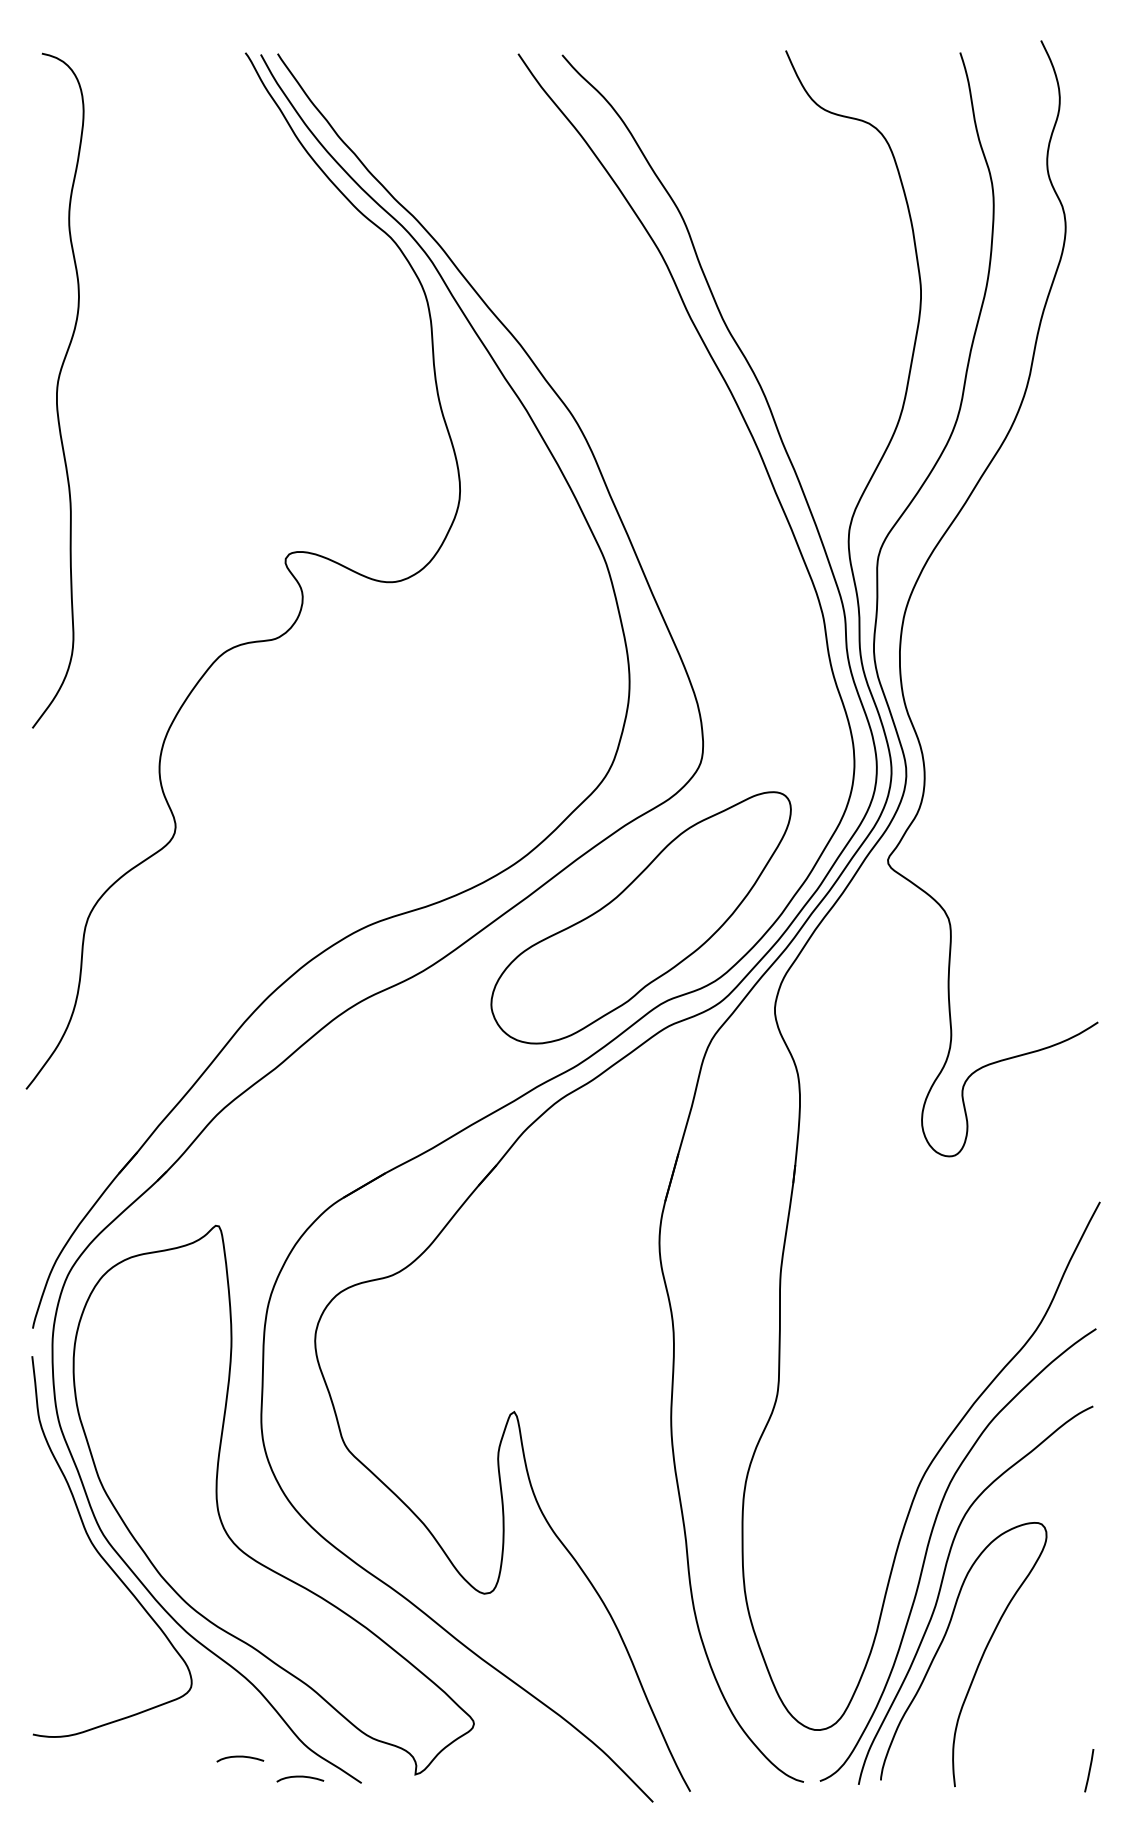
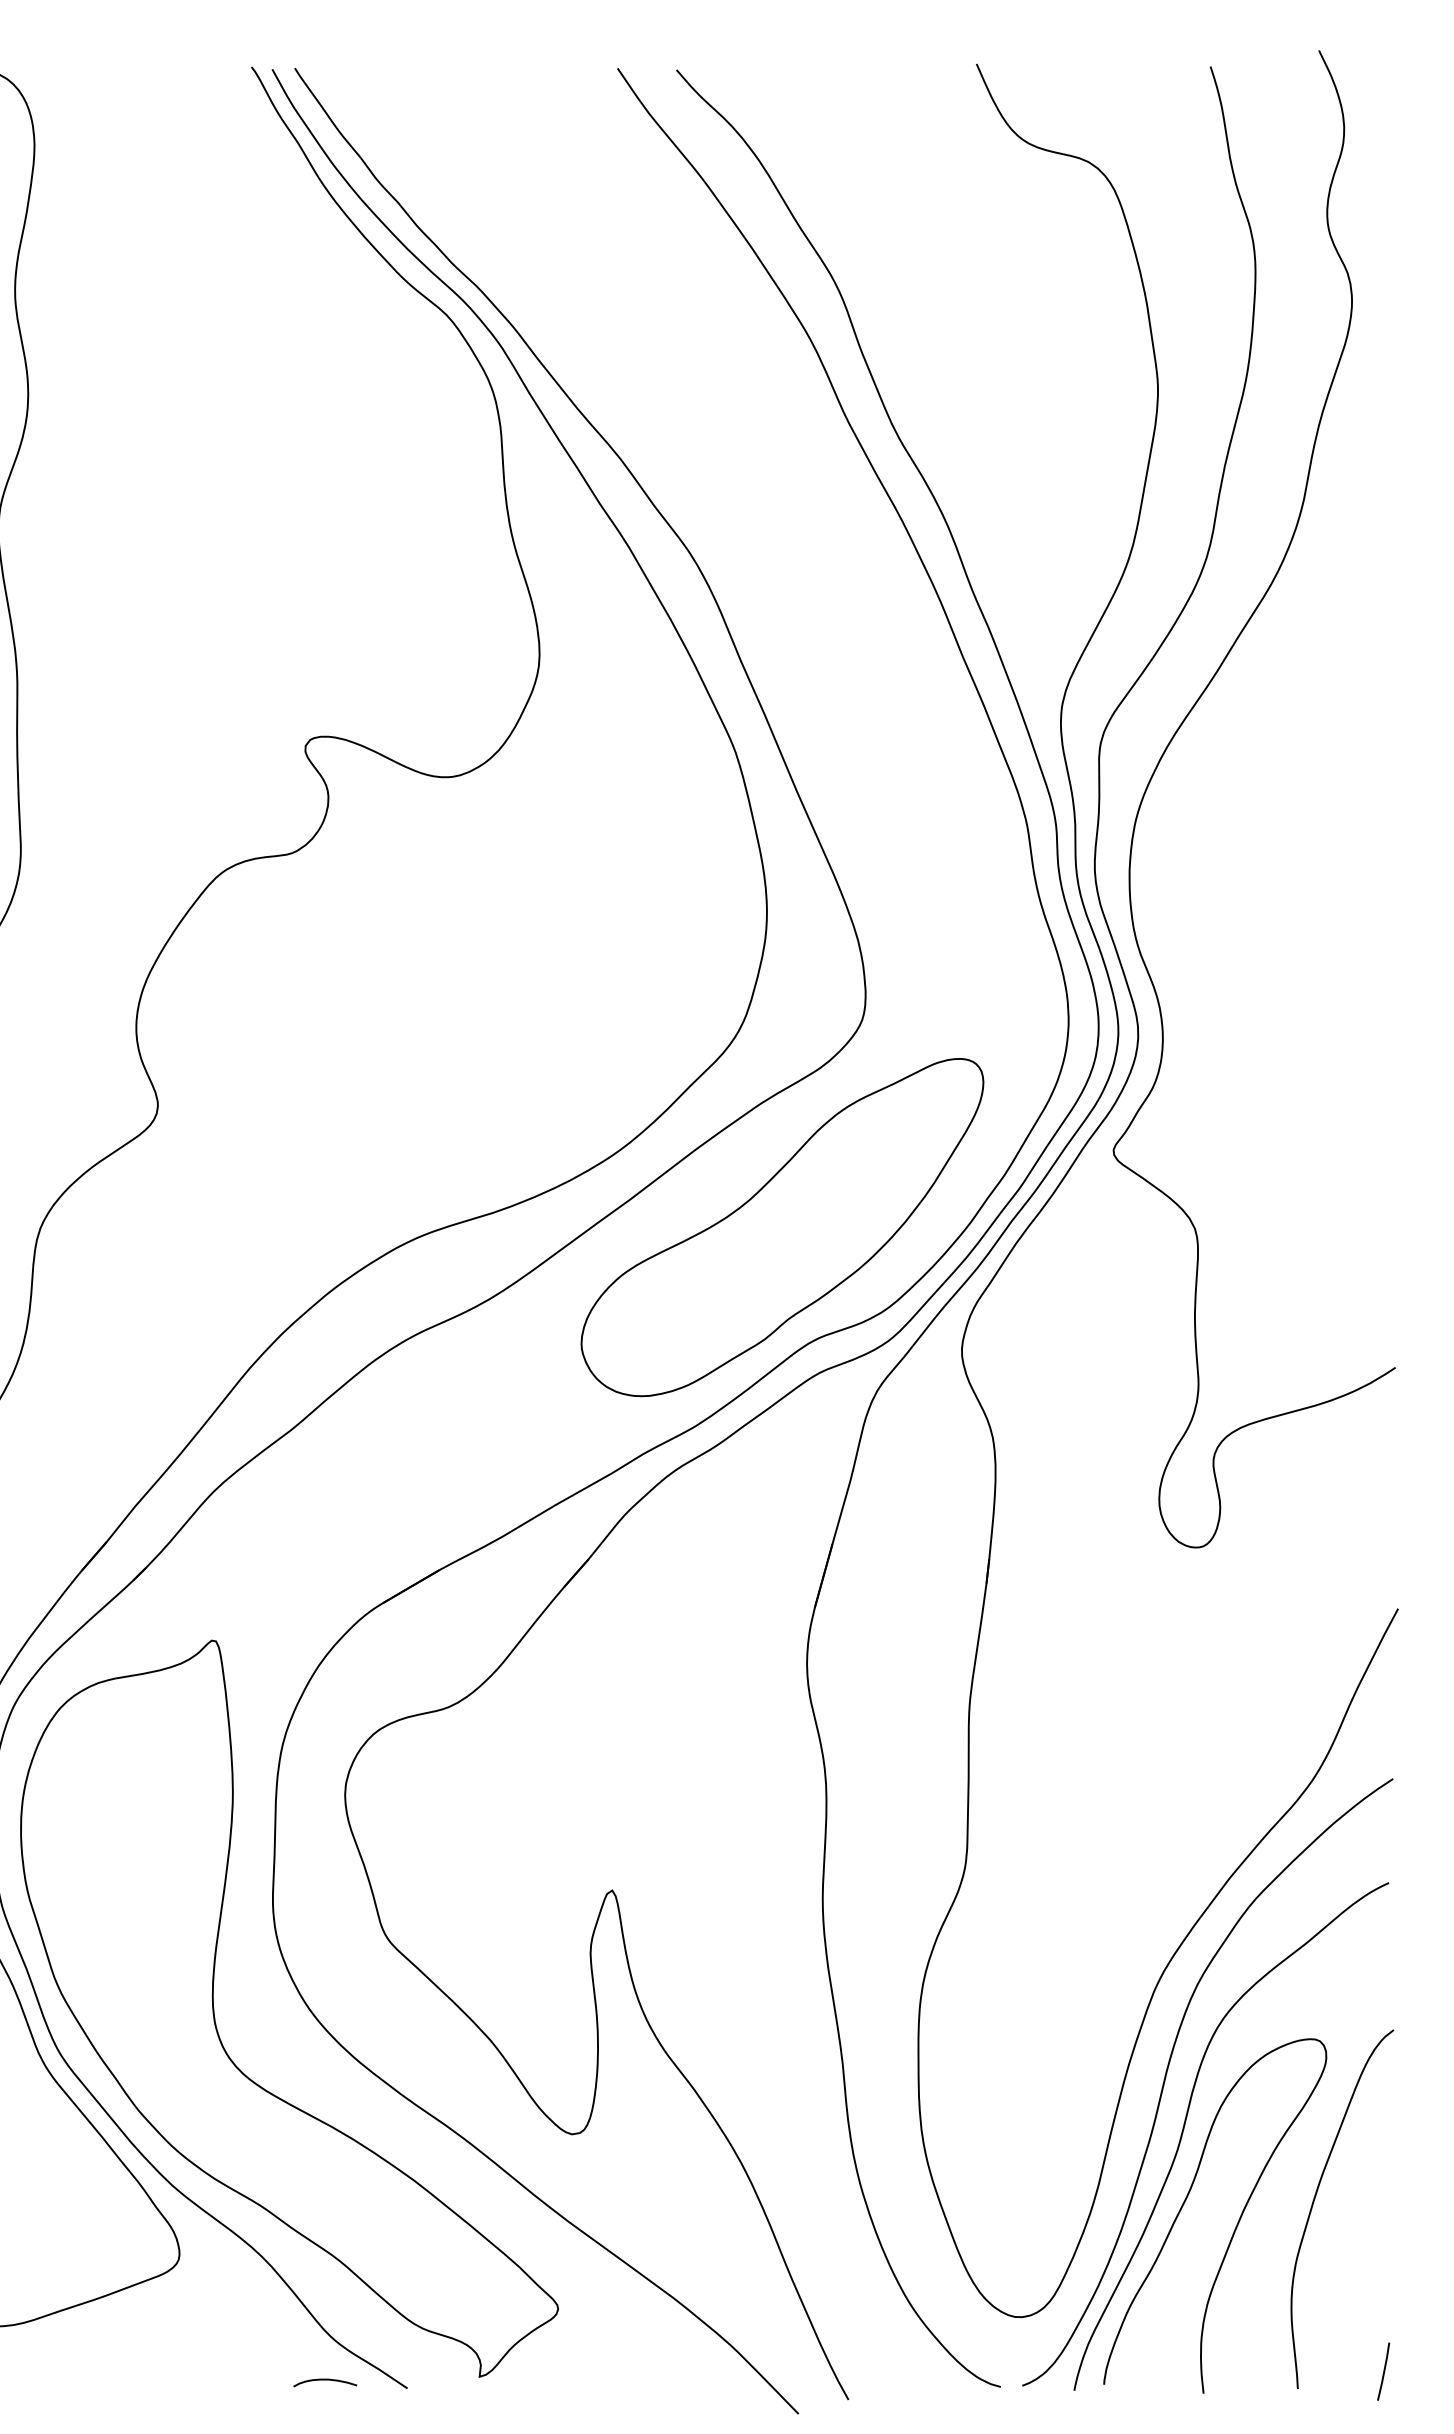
curve: (1038, 1643) -> (1315, 2201), added
curve: (240, 1757) -> (244, 2353), removed

